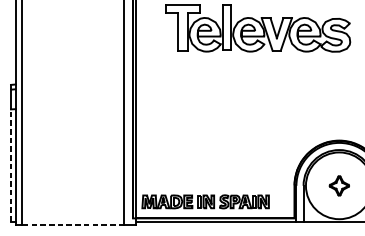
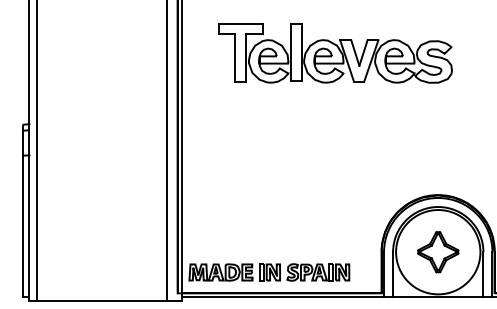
line: (11, 165) -> (23, 226), dashed -> solid
part: (339, 186) -> (438, 252), size x1.67
line: (72, 224) -> (101, 301), dashed -> solid

